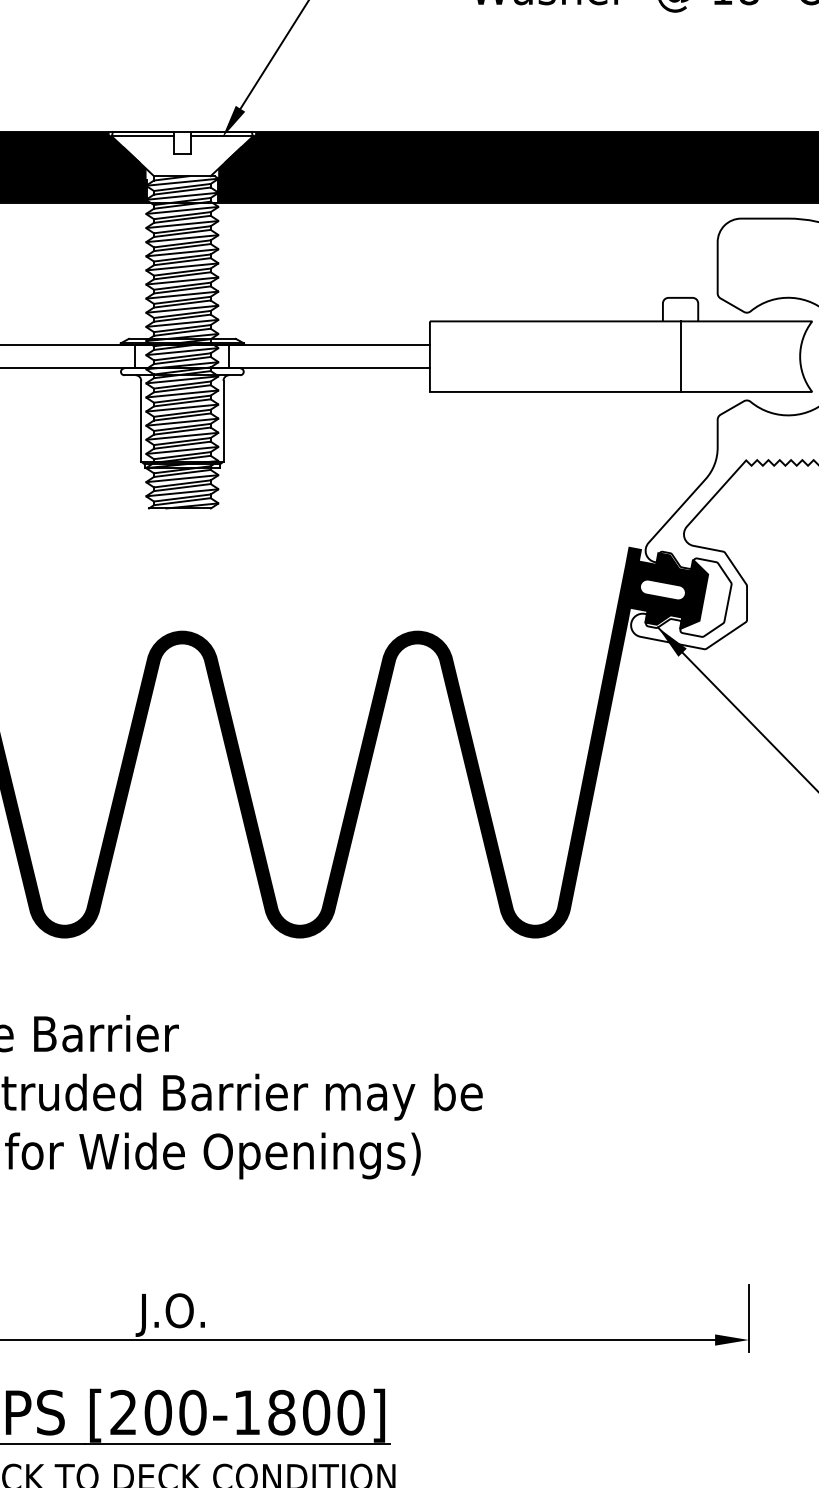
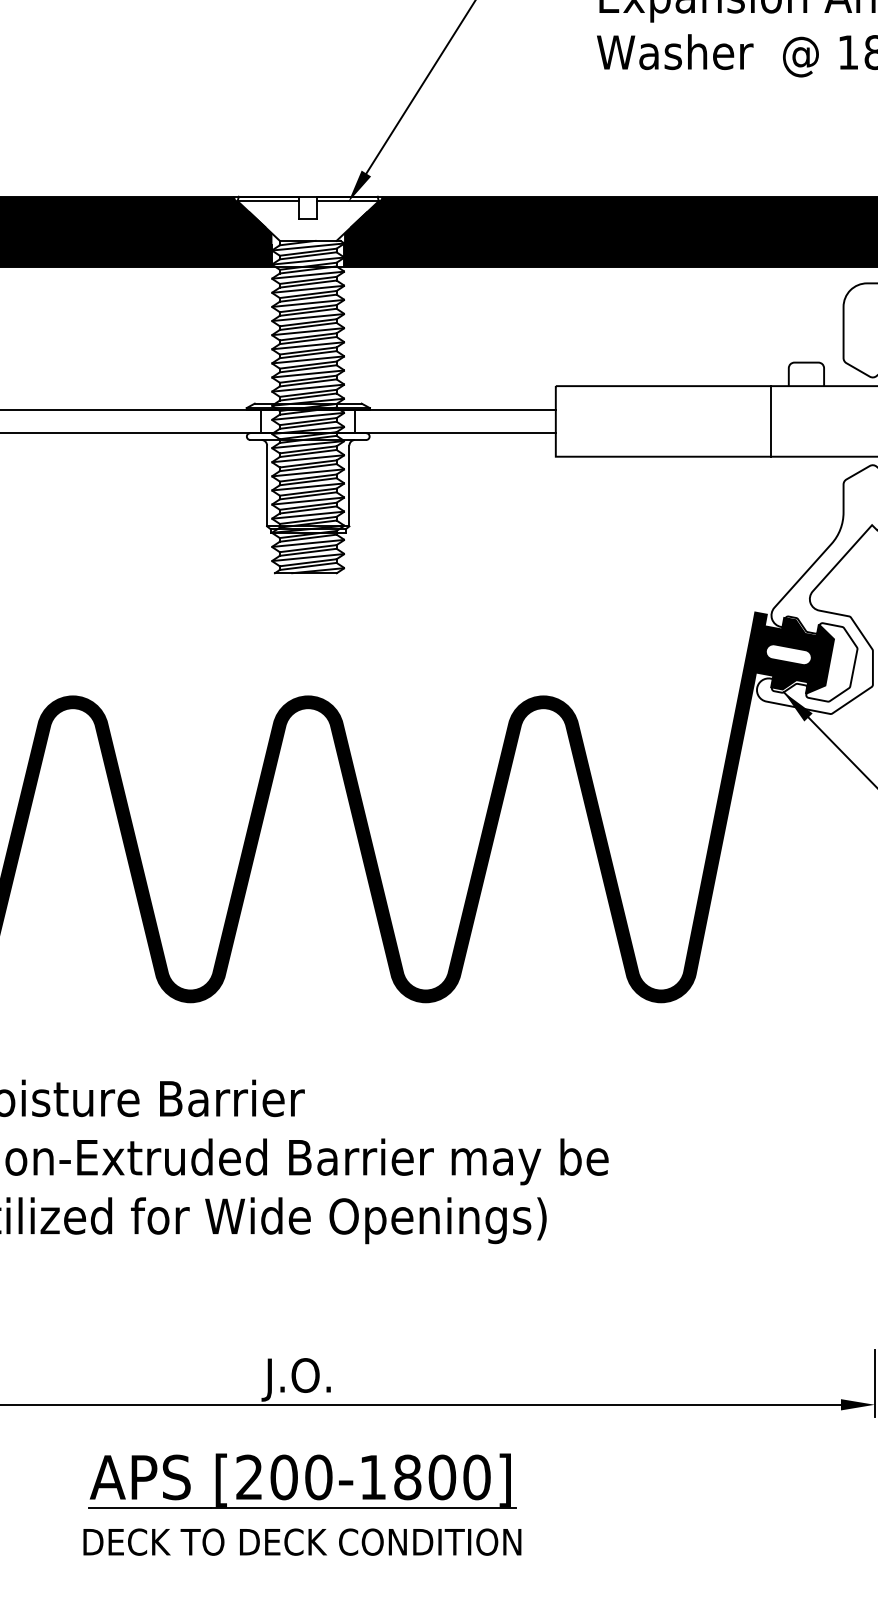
line: (681, 356) -> (771, 421), moved

